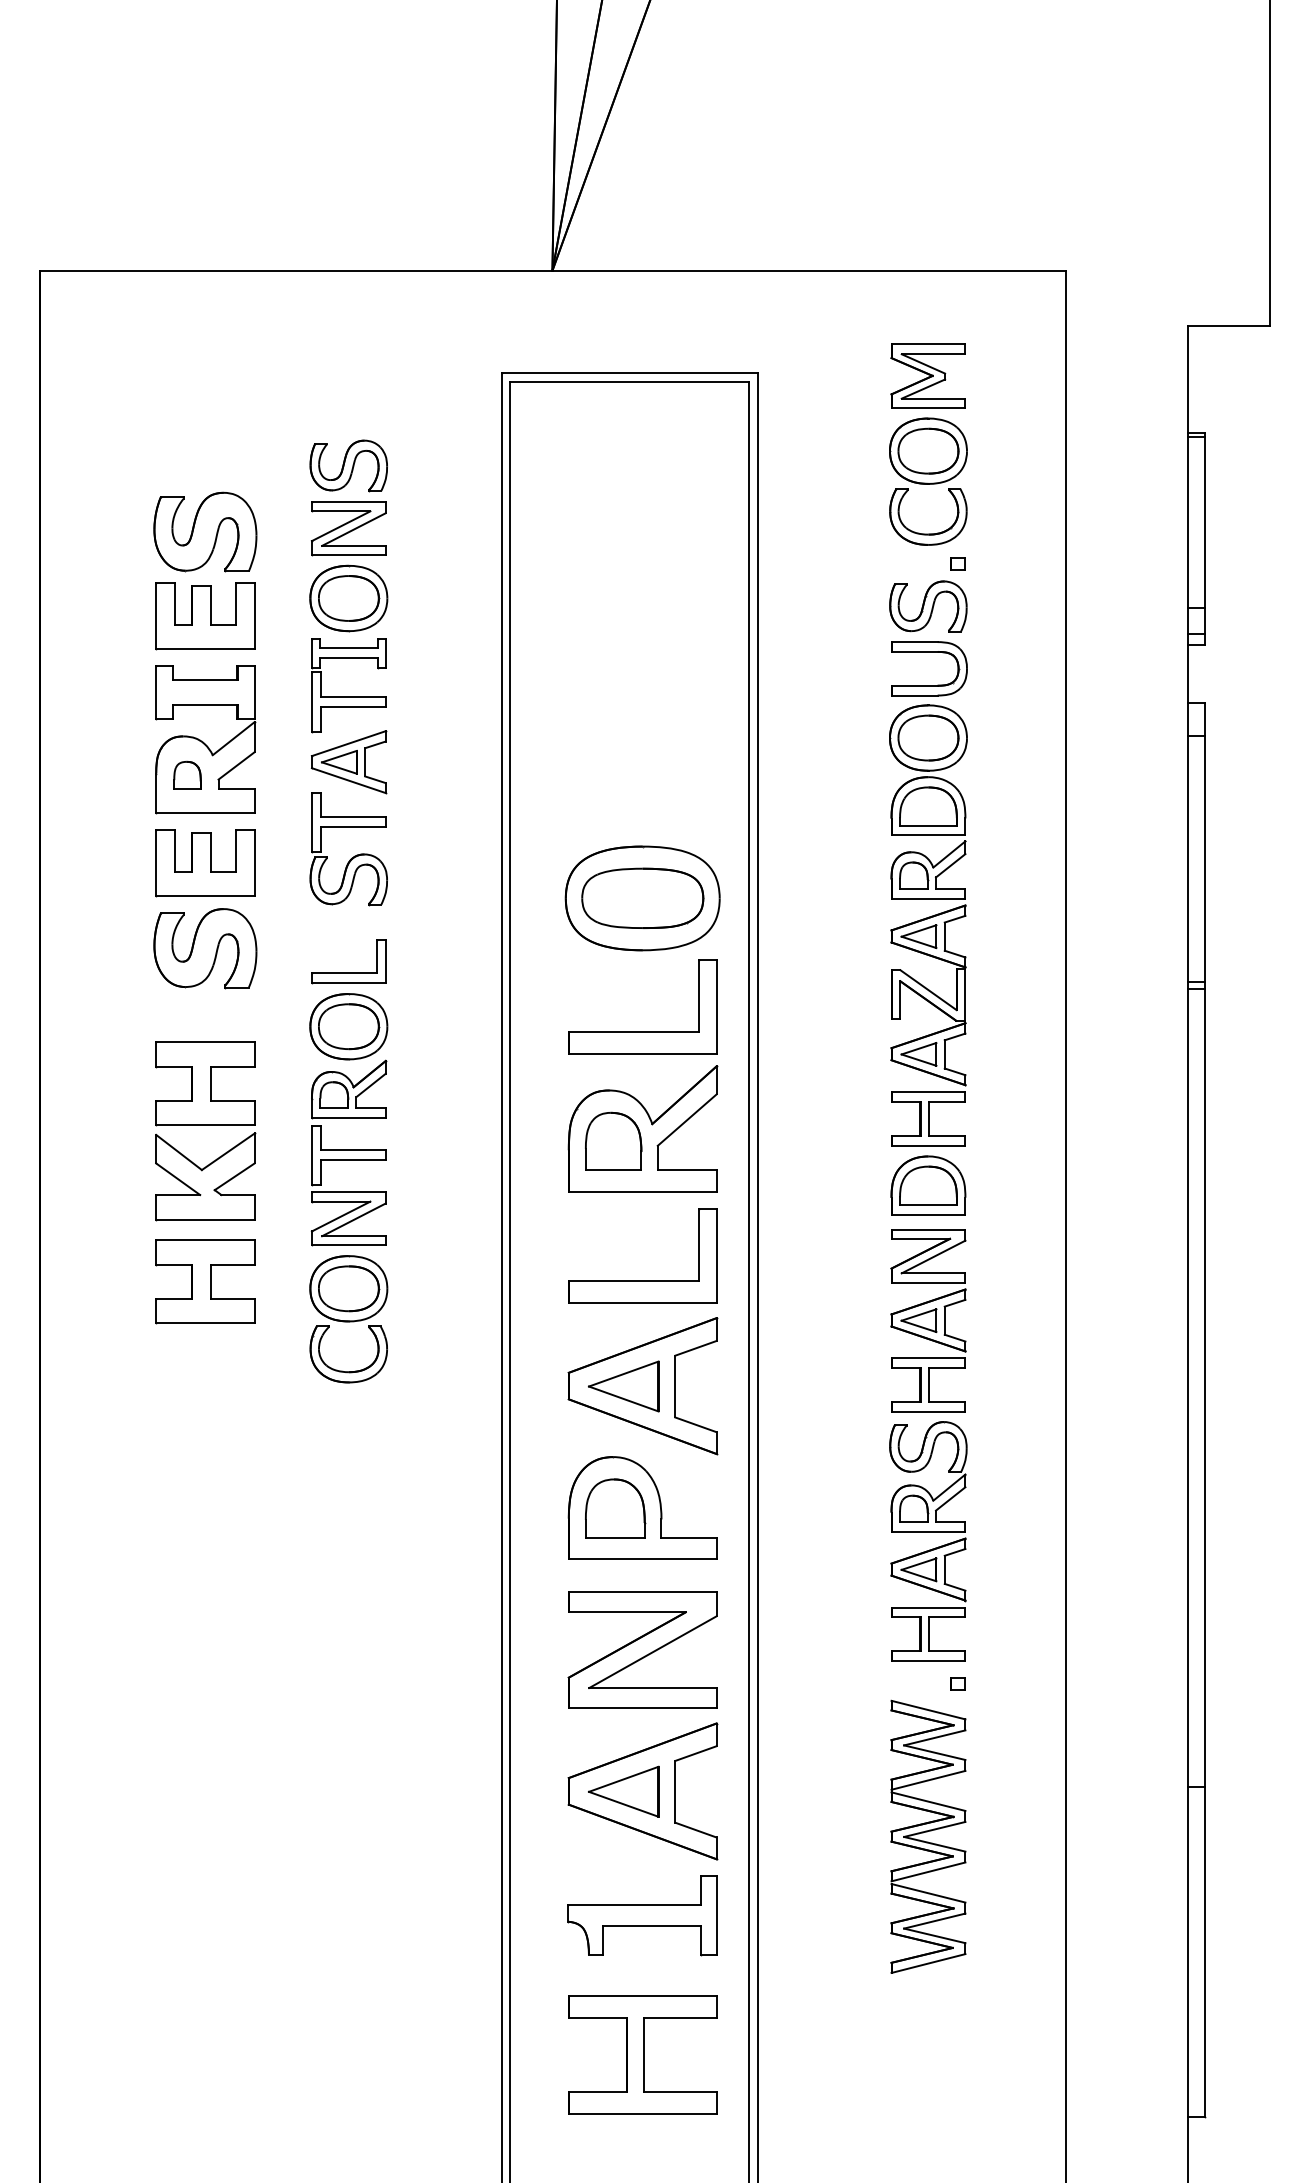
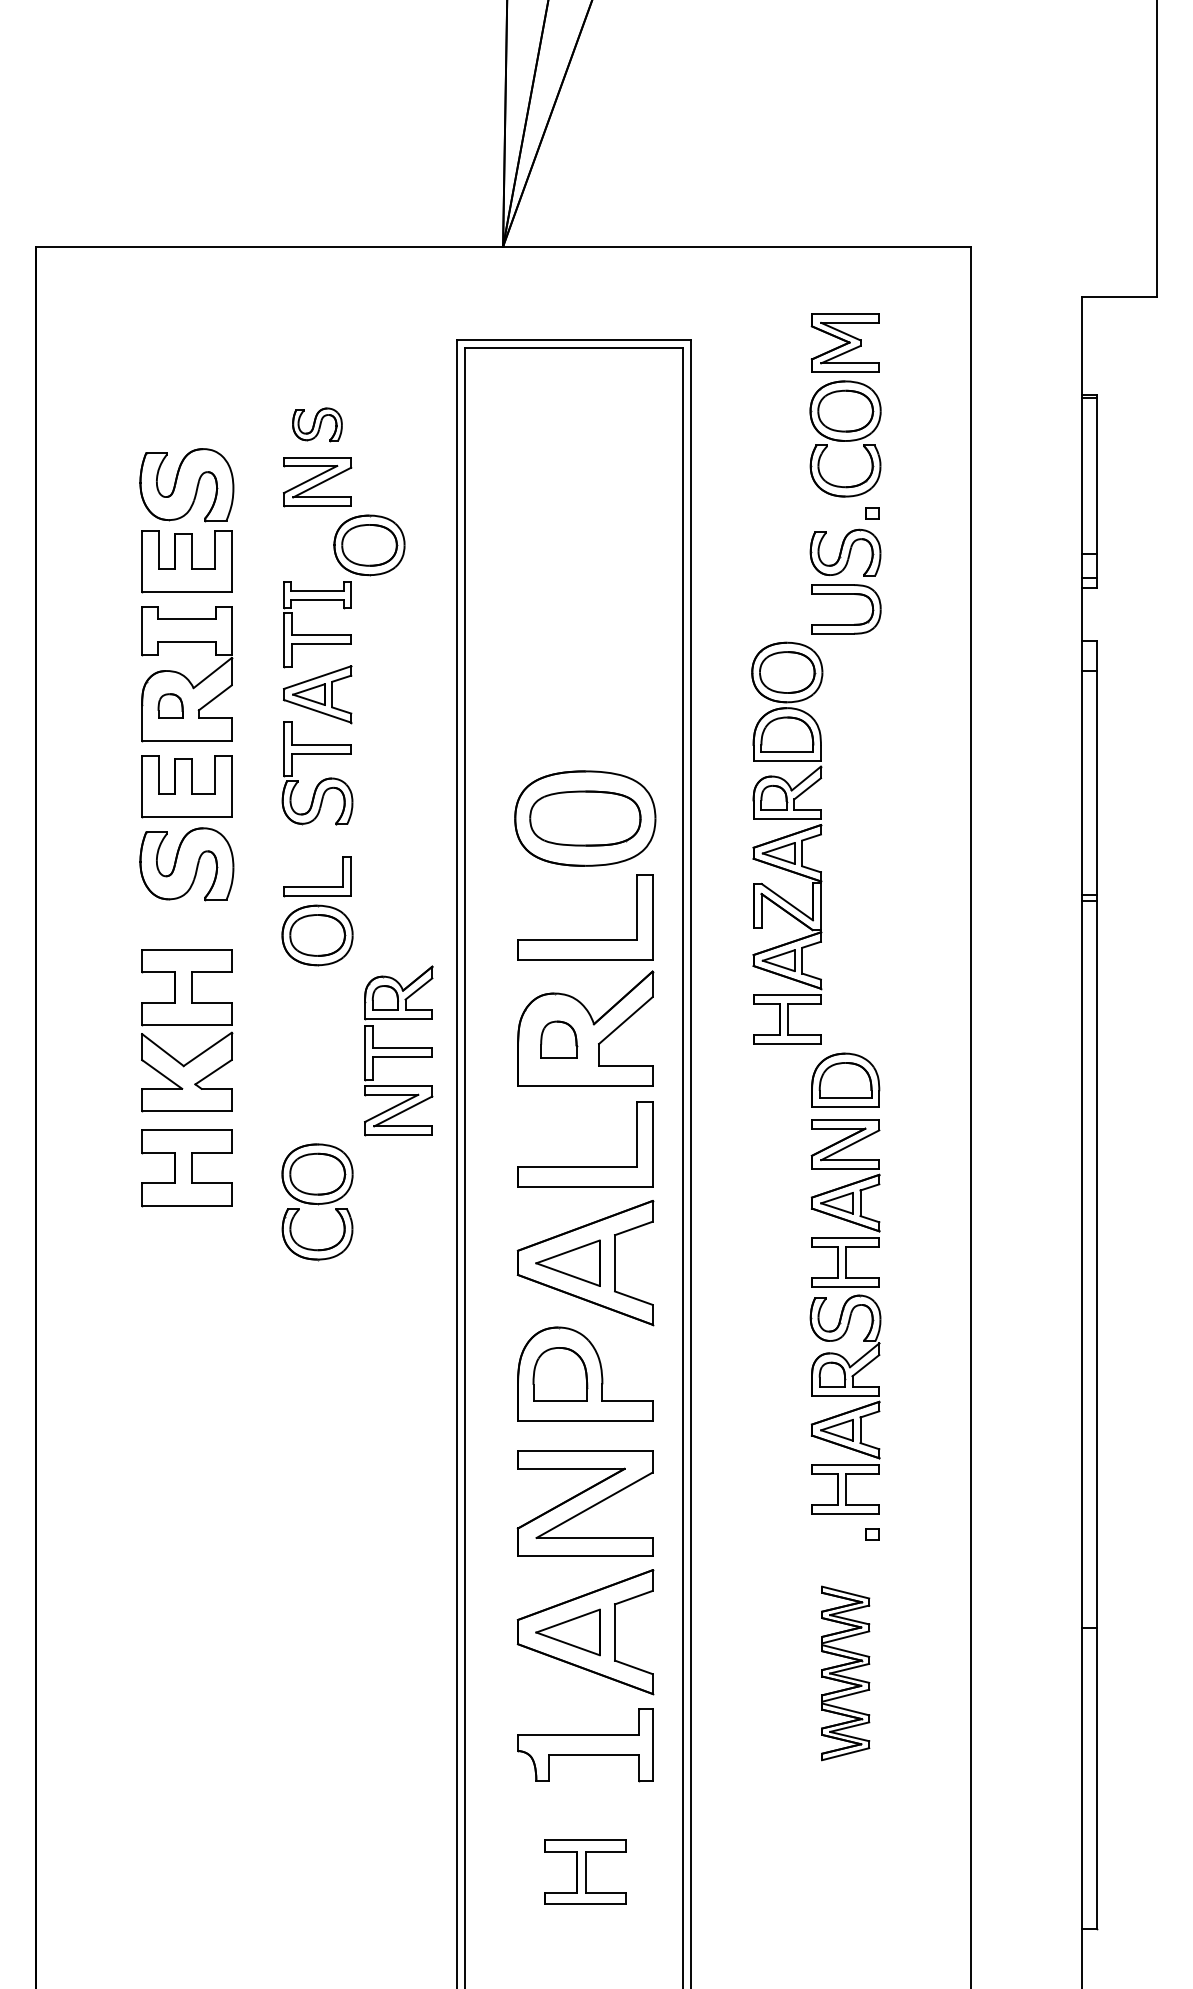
part: (348, 465) -> (317, 424), size x0.7
part: (348, 598) -> (369, 545), moved
part: (928, 925) -> (787, 843), moved
part: (613, 1140) -> (558, 1039), size x0.7
part: (348, 1152) -> (398, 1050), moved
part: (928, 1836) -> (845, 1673), size x0.7
part: (642, 2054) -> (585, 1871), size x0.6

